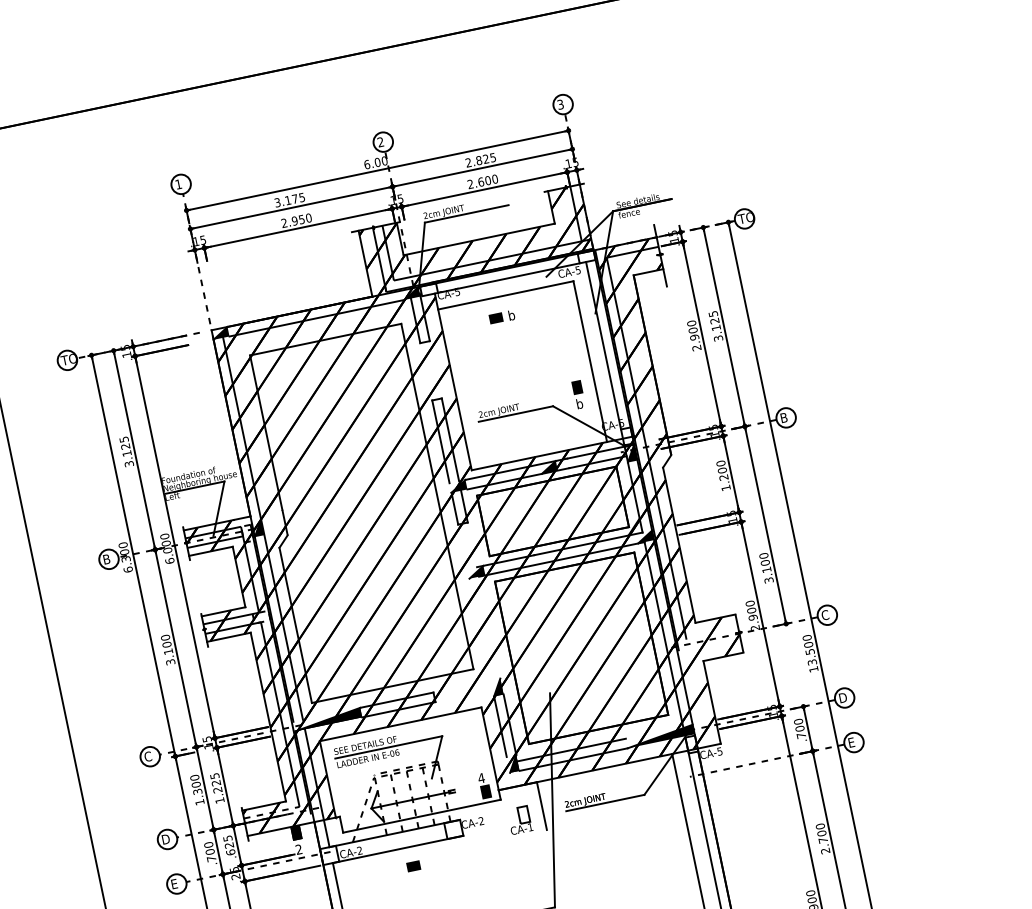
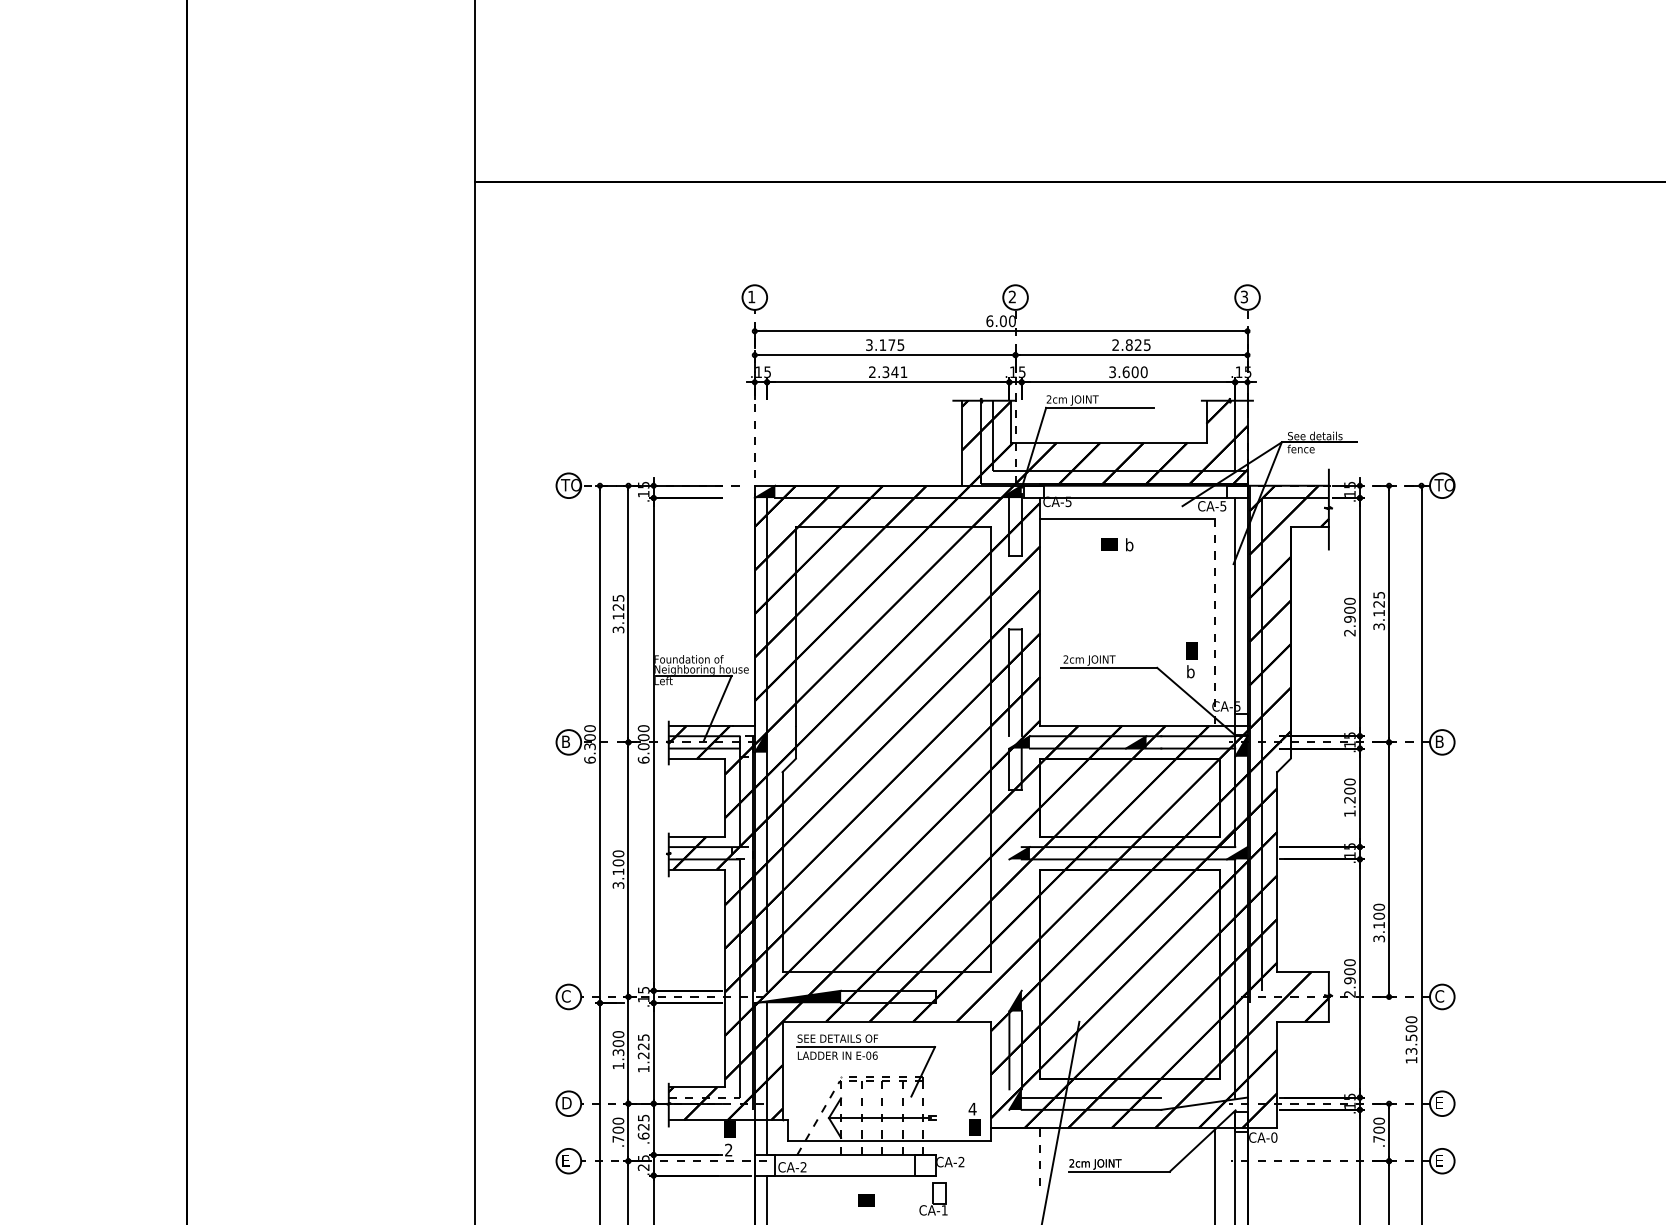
text: (470, 184) -> (1112, 372), 2.600 -> 3.600
text: (301, 219) -> (894, 372), 2.950 -> 2.341
line: (590, 361) -> (1214, 622), solid -> dashed
text: (843, 698) -> (1440, 1103), D -> E
fill: (660, 736) -> (1204, 1103), removed
text: (720, 751) -> (1274, 1137), CA-5 -> CA-0
line: (542, 806) -> (1040, 1159), solid -> dashed
part: (519, 819) -> (933, 1198), moved

